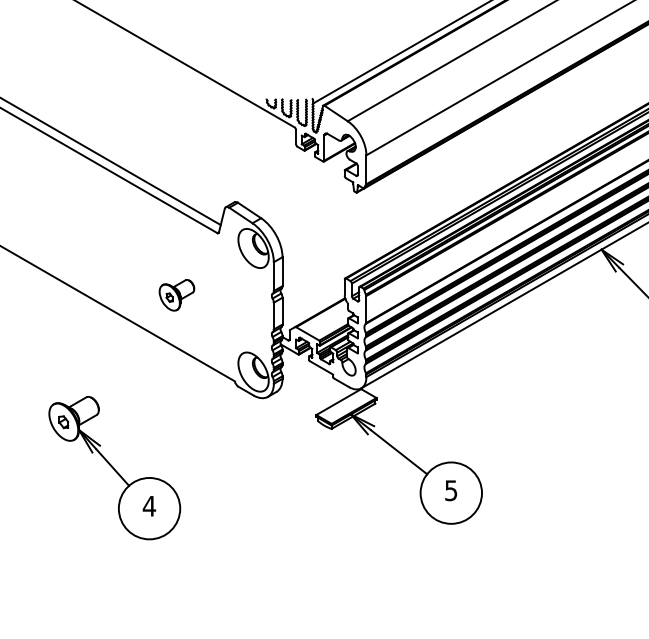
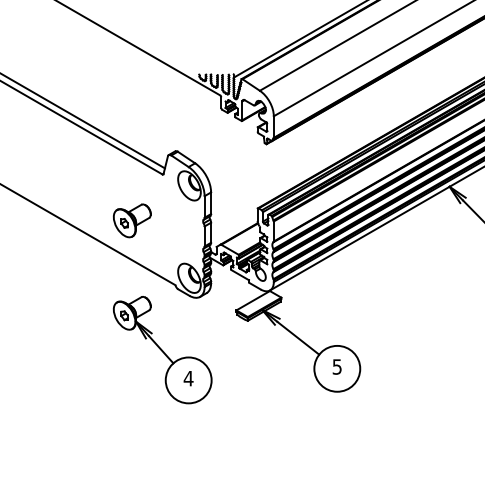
part: (176, 294) -> (131, 220), size x1.43
part: (114, 468) -> (162, 350), moved

